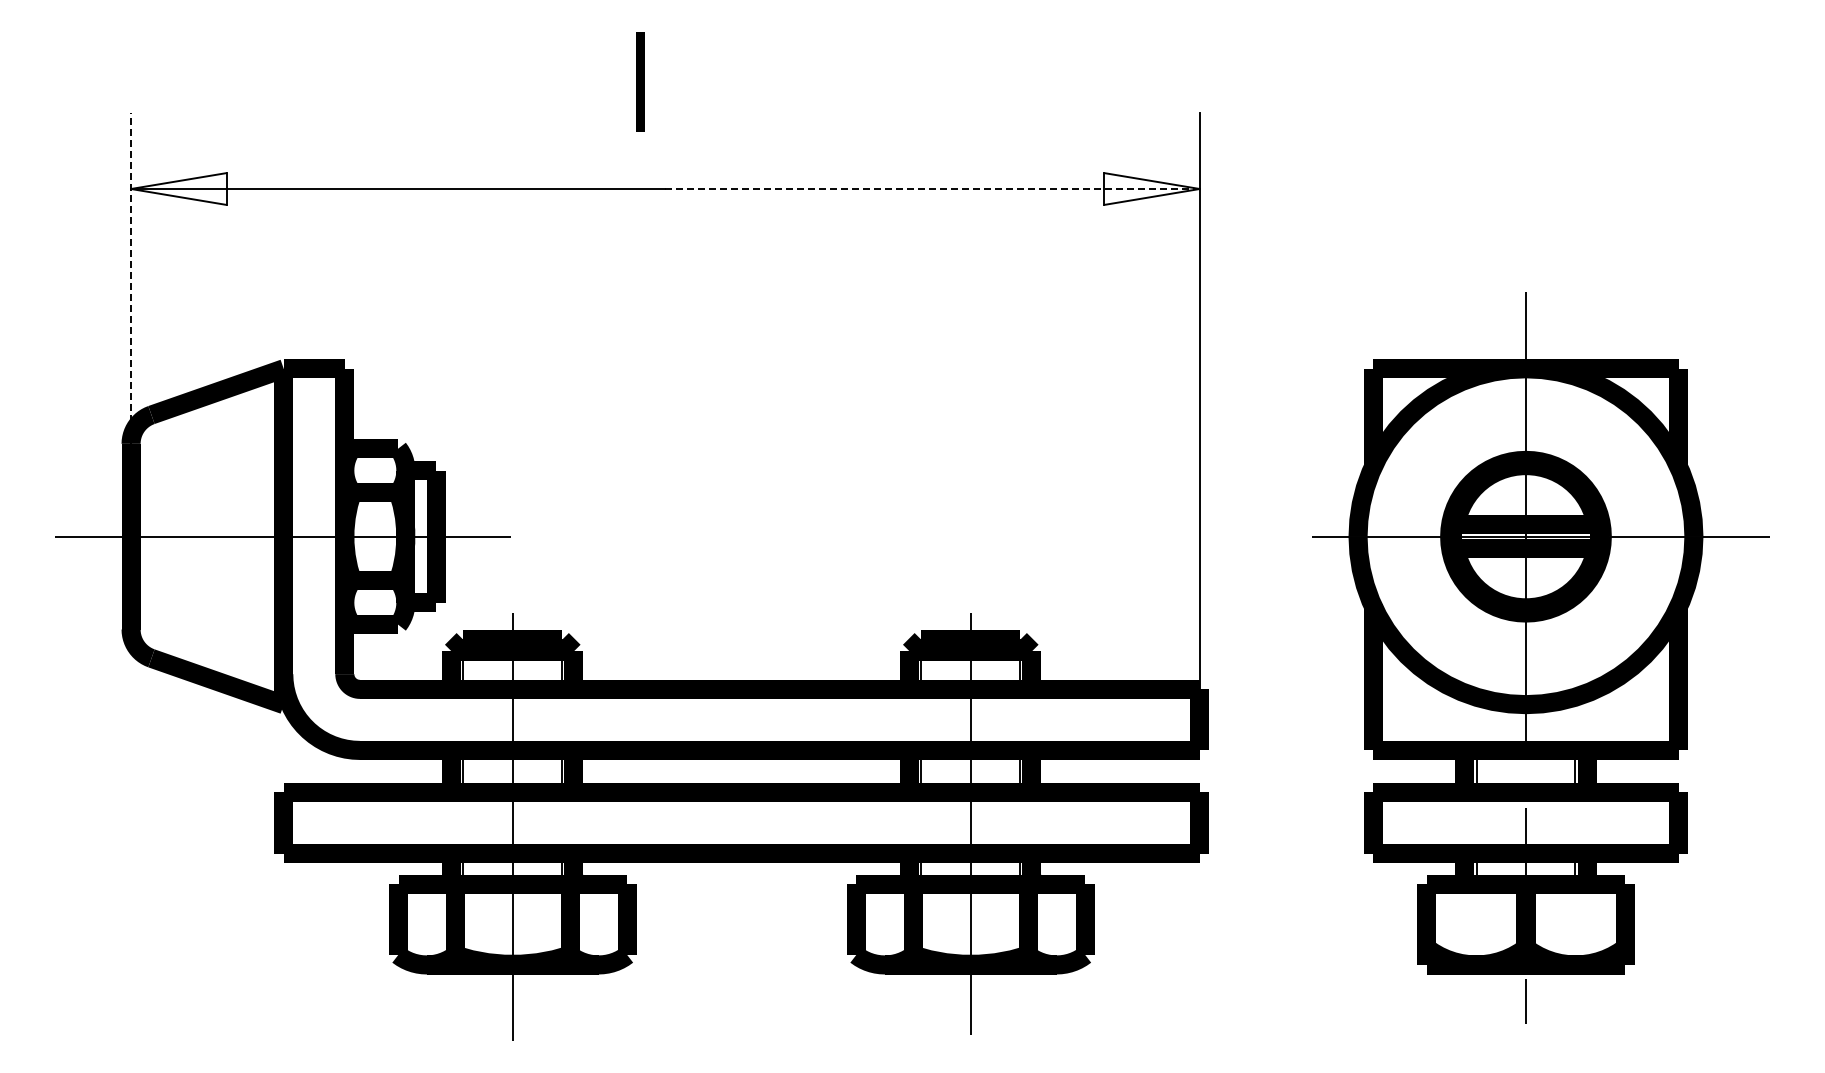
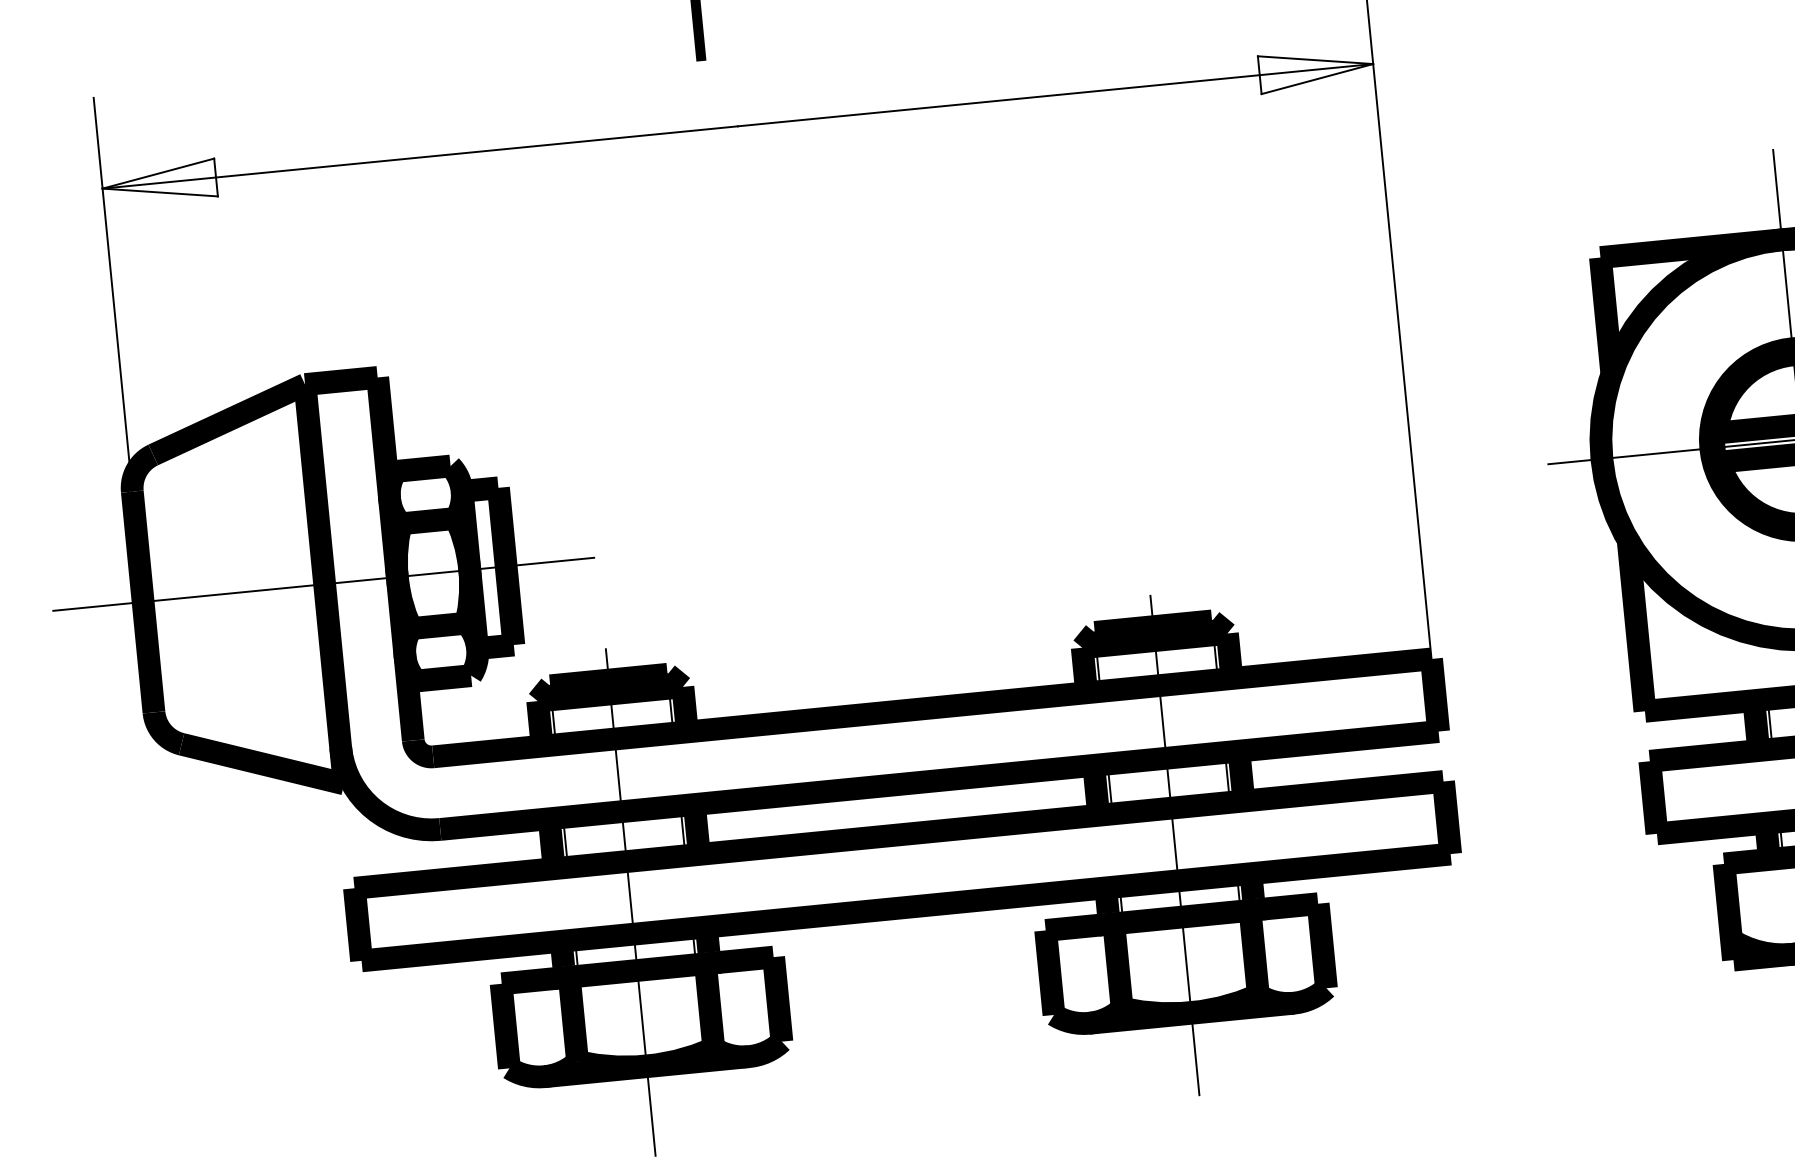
line: (932, 189) -> (1055, 95), dashed -> solid
line: (131, 278) -> (113, 294), dashed -> solid

